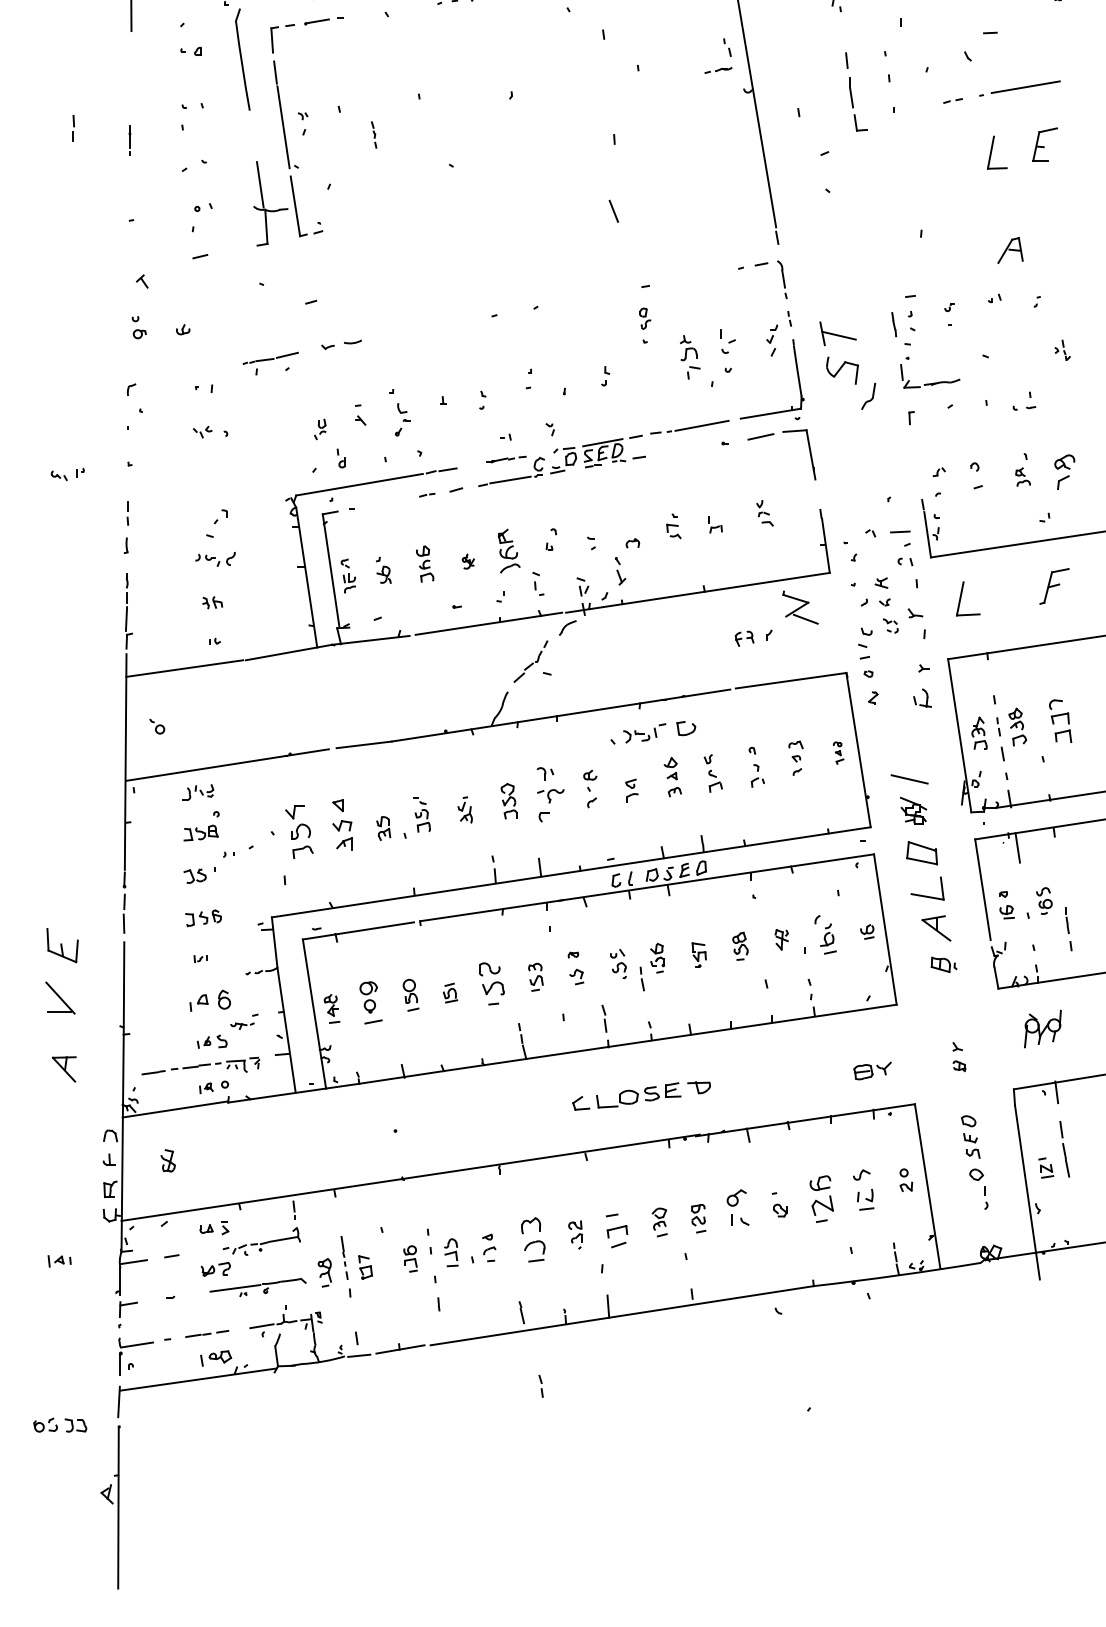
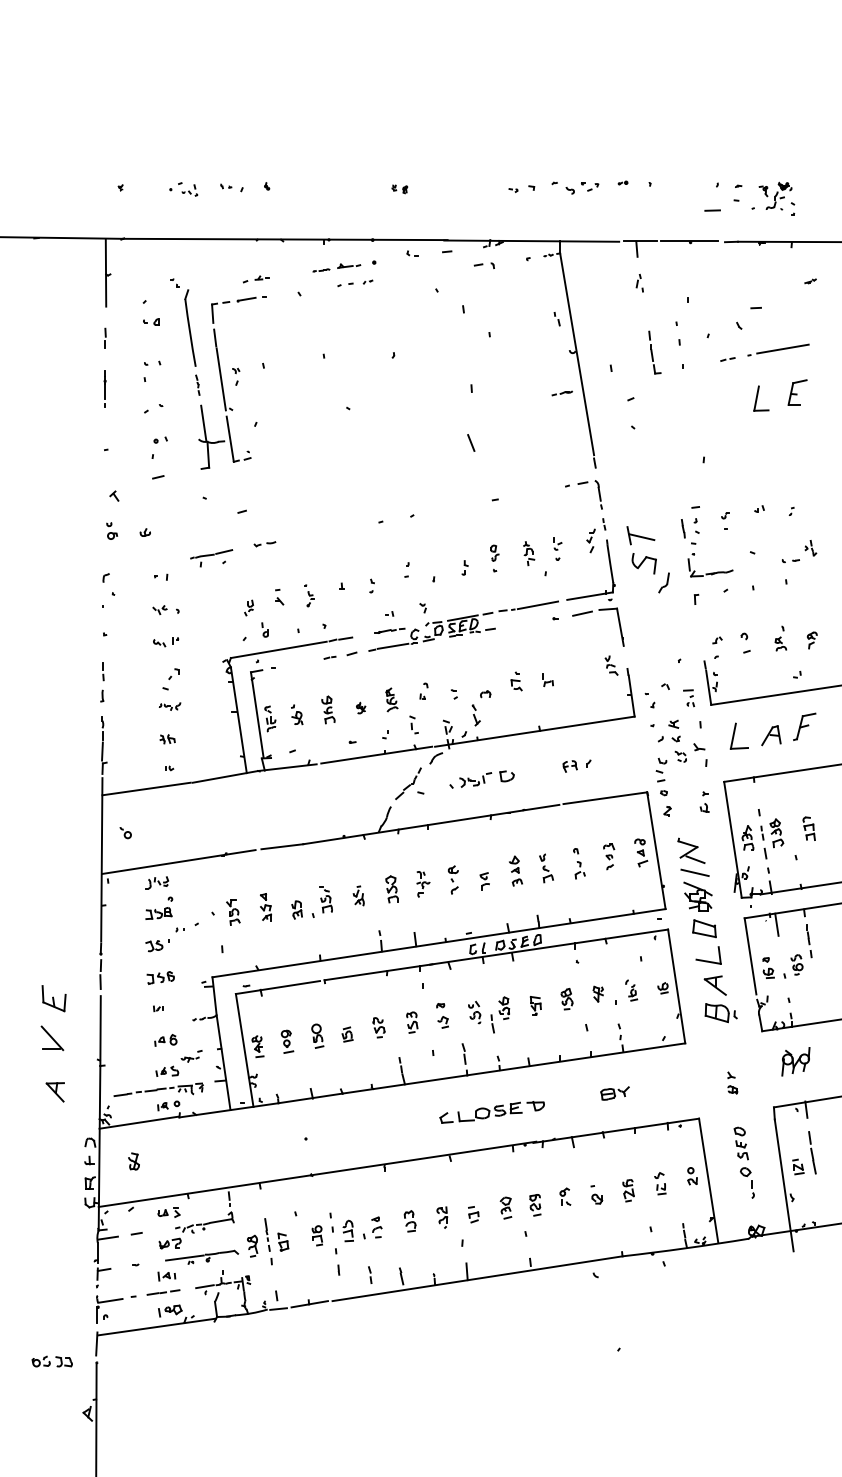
part: (717, 70) -> (561, 393), moved
part: (856, 91) -> (654, 352), size x0.71
line: (73, 127) -> (105, 337), moved
line: (373, 134) -> (197, 384), moved
part: (129, 139) -> (104, 388), size x1.67
part: (1010, 250) -> (771, 735), moved
part: (644, 325) -> (494, 558), moved
part: (340, 345) -> (264, 544), size x0.71
part: (727, 350) -> (557, 548), size x0.71
part: (690, 357) -> (529, 553), size x0.71
part: (1023, 408) -> (790, 561), moved
part: (400, 412) -> (309, 595), size x0.62
part: (1063, 472) -> (811, 640), size x0.62
part: (68, 474) -> (166, 642), moved
part: (764, 513) -> (611, 665), moved
part: (900, 548) -> (688, 698), size x0.62
part: (508, 550) -> (391, 699), size x0.71
part: (215, 559) -> (169, 706), size x0.71
part: (800, 607) -> (691, 850), moved
part: (922, 685) -> (704, 801), size x0.62
part: (1059, 720) -> (808, 828), size x0.71
part: (652, 732) -> (481, 779), moved
part: (838, 752) -> (641, 852), size x1.67
part: (550, 794) -> (423, 884), size x0.62
part: (912, 810) -> (697, 896), size x1.43
part: (341, 825) -> (265, 907), size x0.71
part: (299, 831) -> (233, 912), size x0.62
part: (1068, 929) -> (809, 941), moved
part: (825, 934) -> (631, 990), size x0.71
part: (943, 965) -> (720, 1013), size x1.67
part: (491, 983) -> (378, 1027), size x0.62
part: (209, 1000) -> (165, 1040), size x0.71
part: (371, 1002) -> (287, 1041), size x0.71
part: (871, 1070) -> (614, 1093), moved
part: (863, 1189) -> (660, 1183), size x0.71
part: (821, 1199) -> (628, 1190), size x0.62
part: (738, 1207) -> (565, 1196), size x0.62
part: (616, 1230) -> (473, 1214), size x0.62
part: (532, 1240) -> (409, 1221), size x0.62
part: (59, 1261) -> (166, 1276), moved
part: (541, 1385) -> (370, 1274), moved

